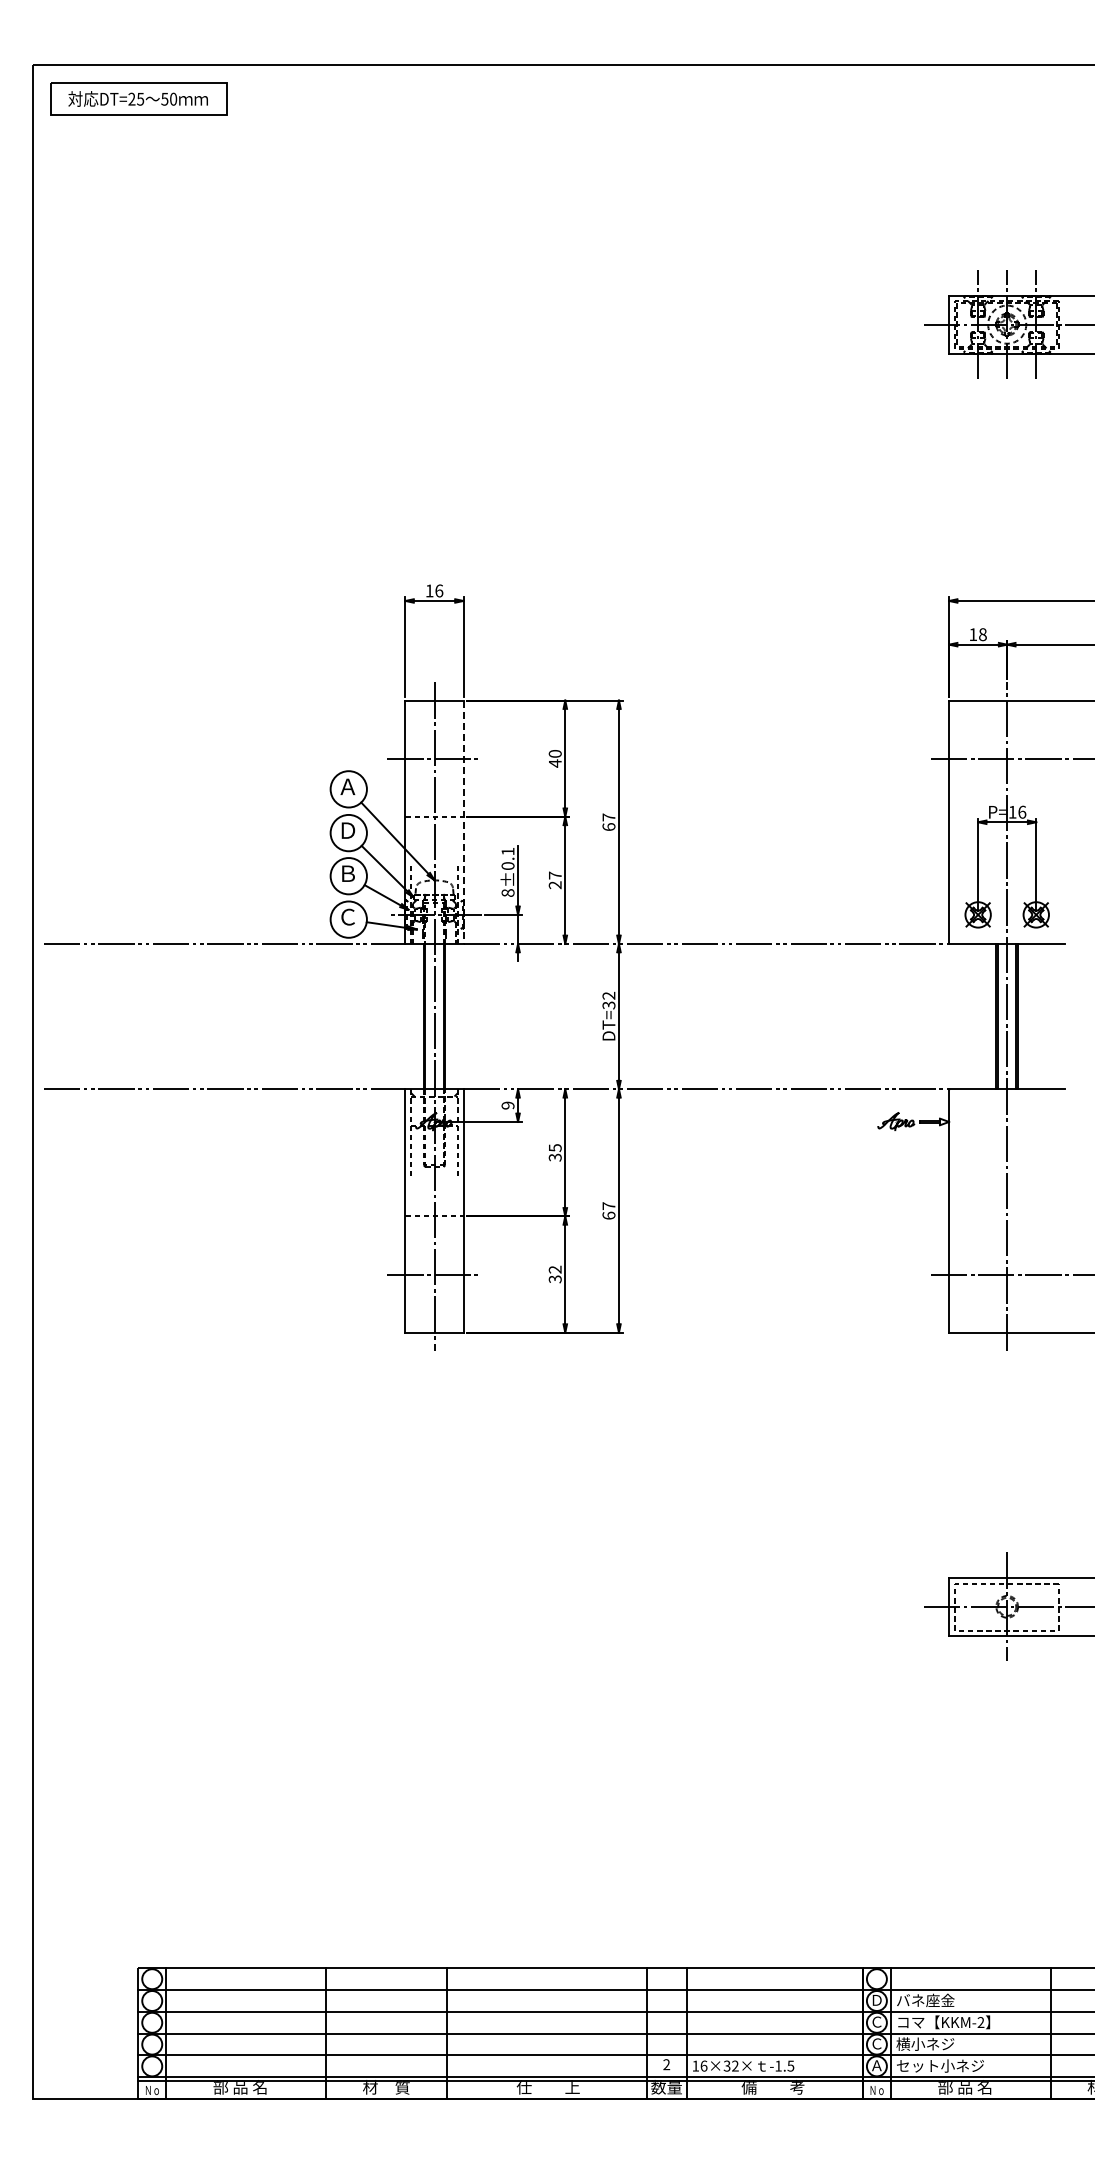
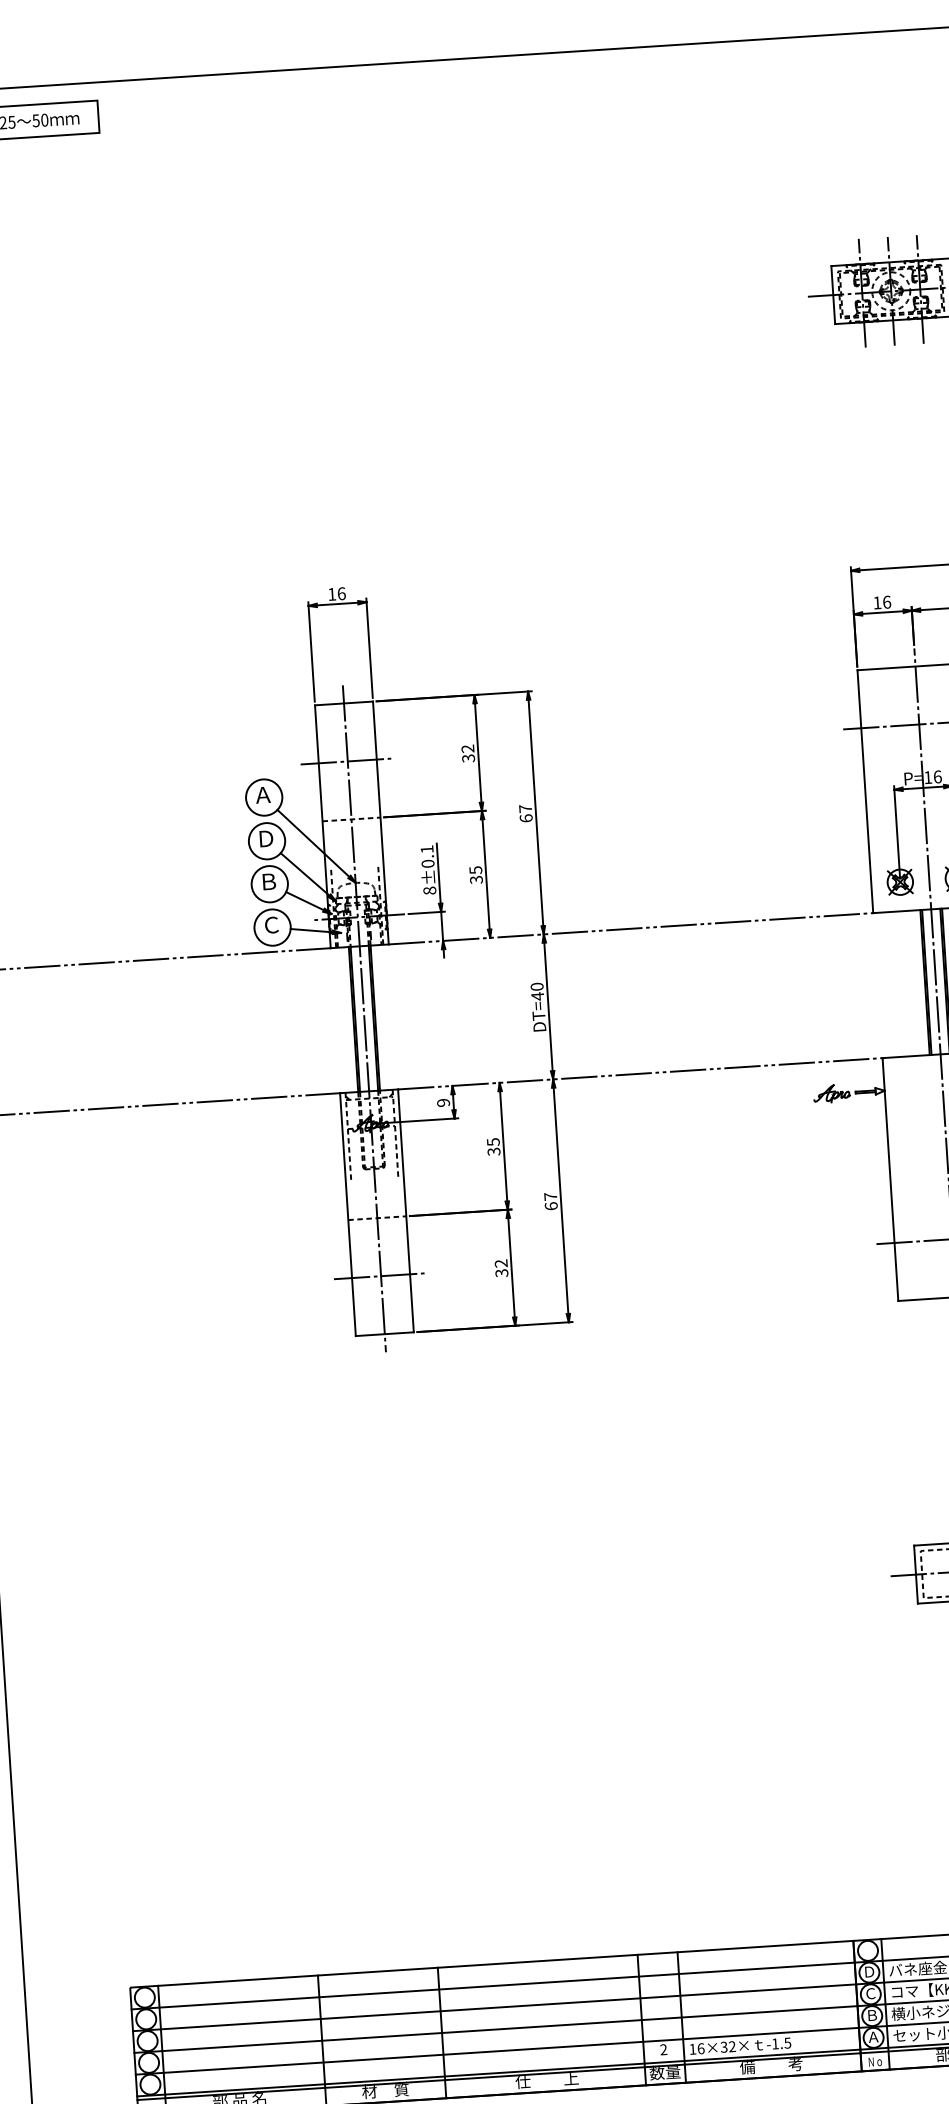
text: (982, 634) -> (886, 602), 18 -> 16
text: (554, 758) -> (467, 753), 40 -> 32
line: (463, 822) -> (380, 823), dashed -> solid
text: (555, 880) -> (476, 875), 27 -> 35
text: (608, 1000) -> (536, 991), DT=32 -> DT=40
text: (876, 2043) -> (871, 2015), Ｃ -> Ｂ

